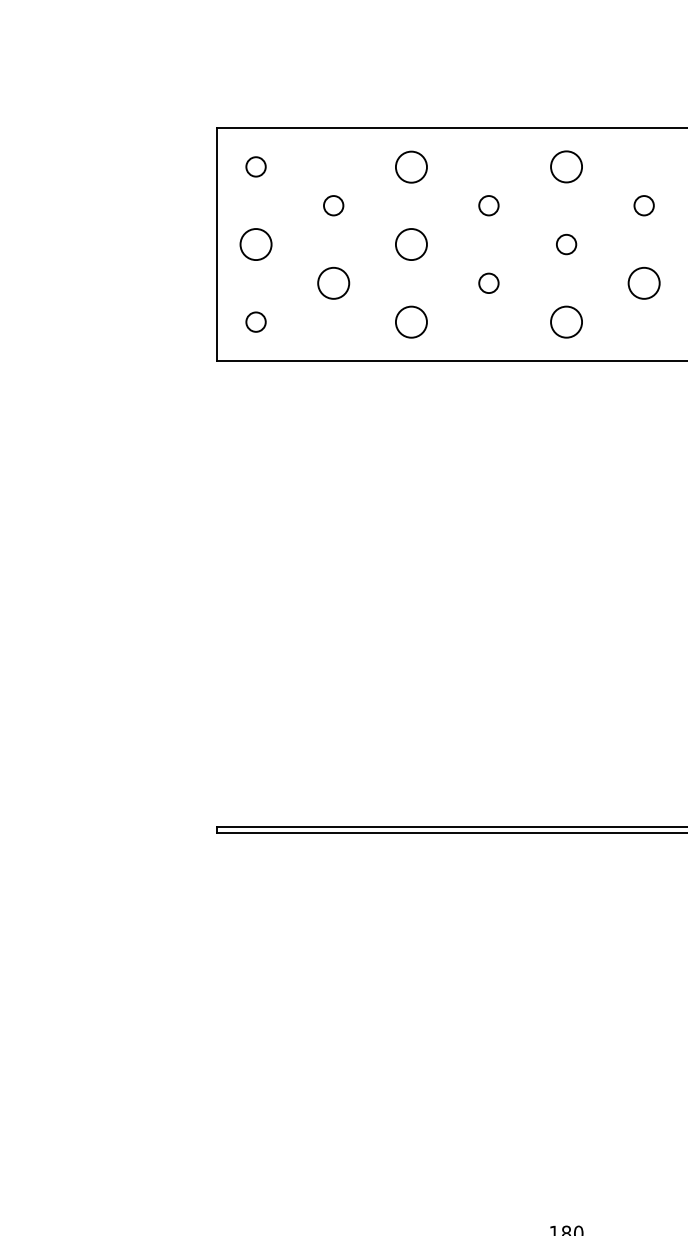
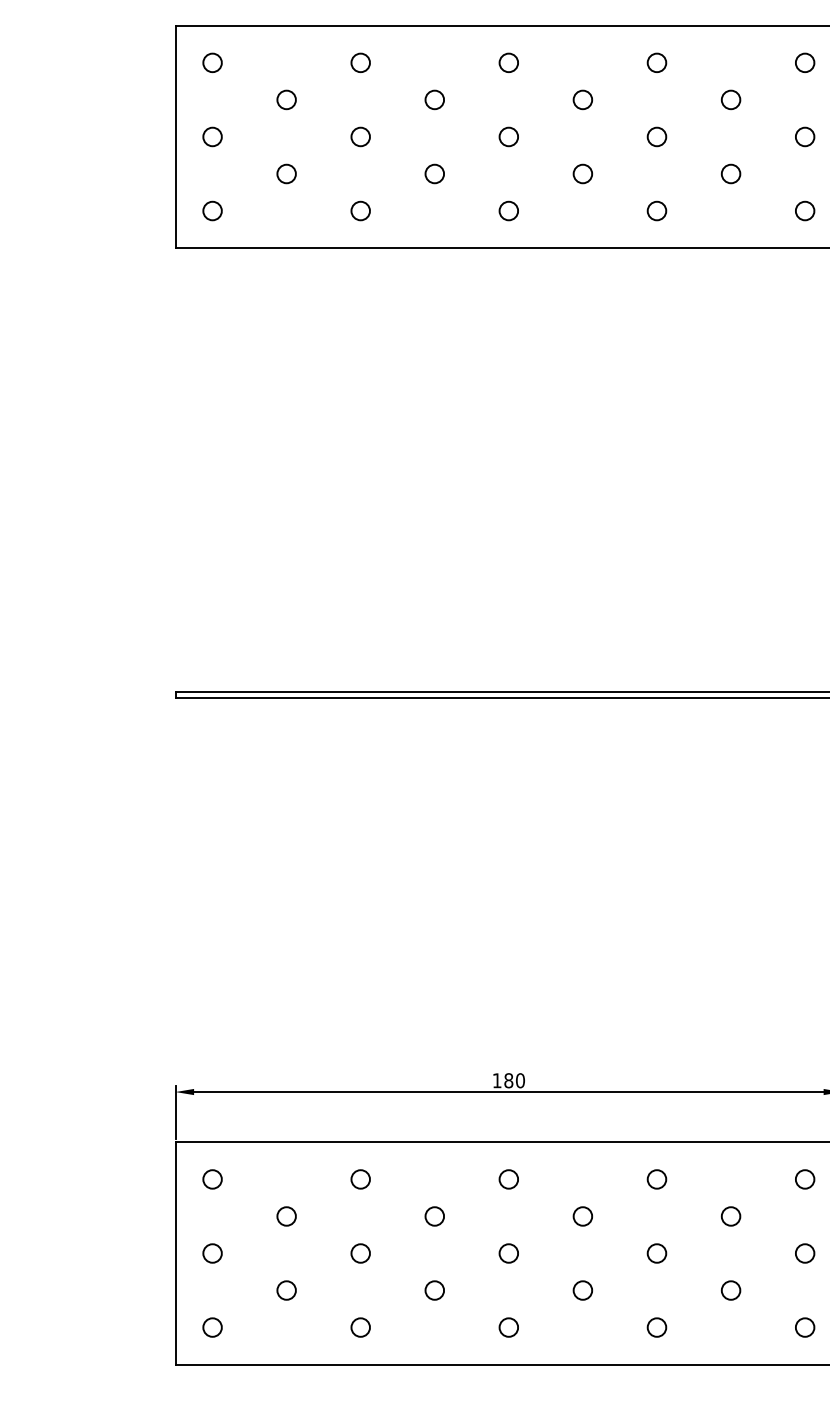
circle: (411, 166) -> (360, 62), size x0.62
circle: (566, 166) -> (508, 62), size x0.62
circle: (255, 244) -> (212, 136), size x0.62
circle: (411, 244) -> (360, 136), size x0.62
circle: (333, 282) -> (286, 173), size x0.62
circle: (643, 282) -> (582, 173), size x0.62
circle: (411, 321) -> (360, 210), size x0.62
circle: (566, 321) -> (508, 210), size x0.62

